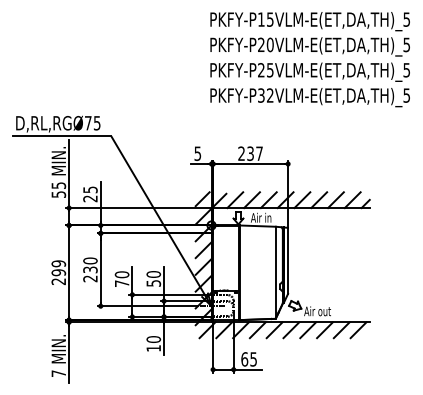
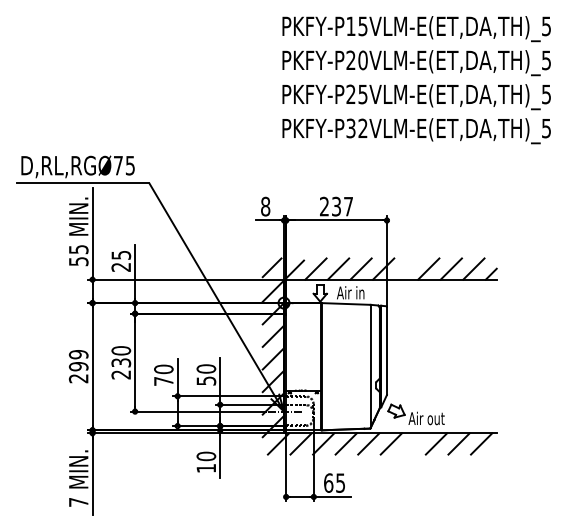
text: (197, 153) -> (265, 206), 5 -> 8
line: (301, 199) -> (405, 268), removed
line: (307, 329) -> (413, 443), removed

